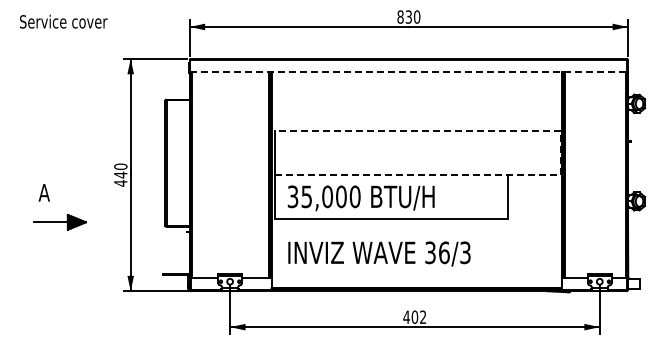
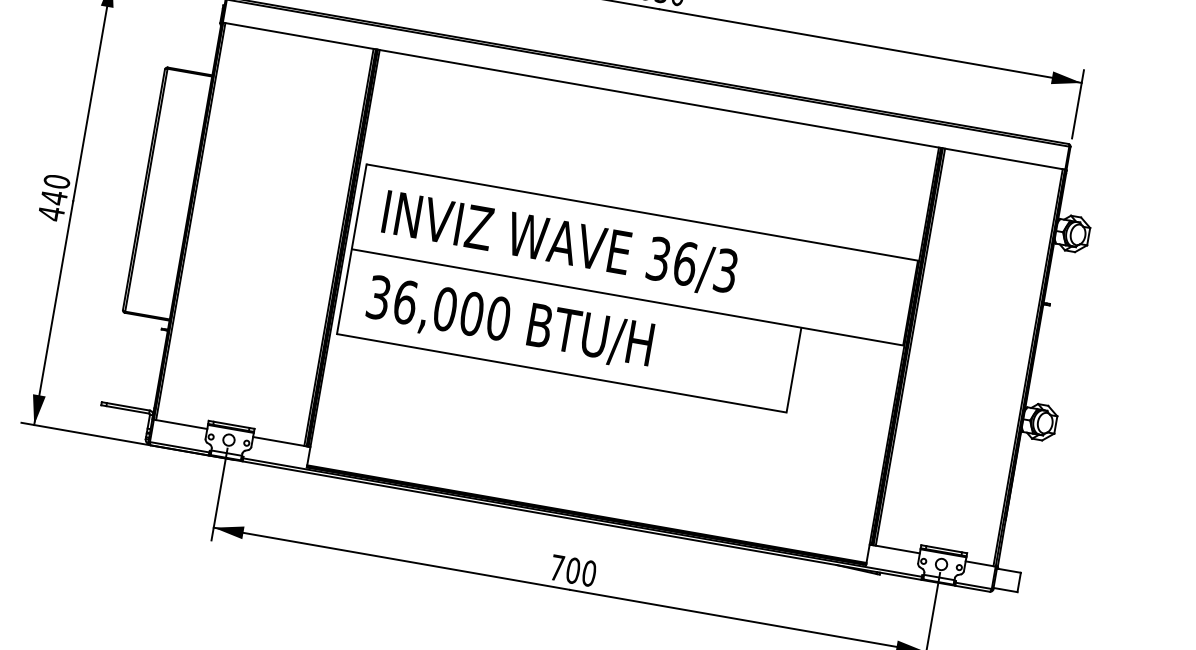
line: (409, 72) -> (645, 97), dashed -> solid
line: (561, 152) -> (911, 302), dashed -> solid
text: (306, 196) -> (404, 301), 35,000 -> 36,000
text: (379, 253) -> (560, 243), moved
text: (414, 316) -> (572, 569), 402 -> 700

